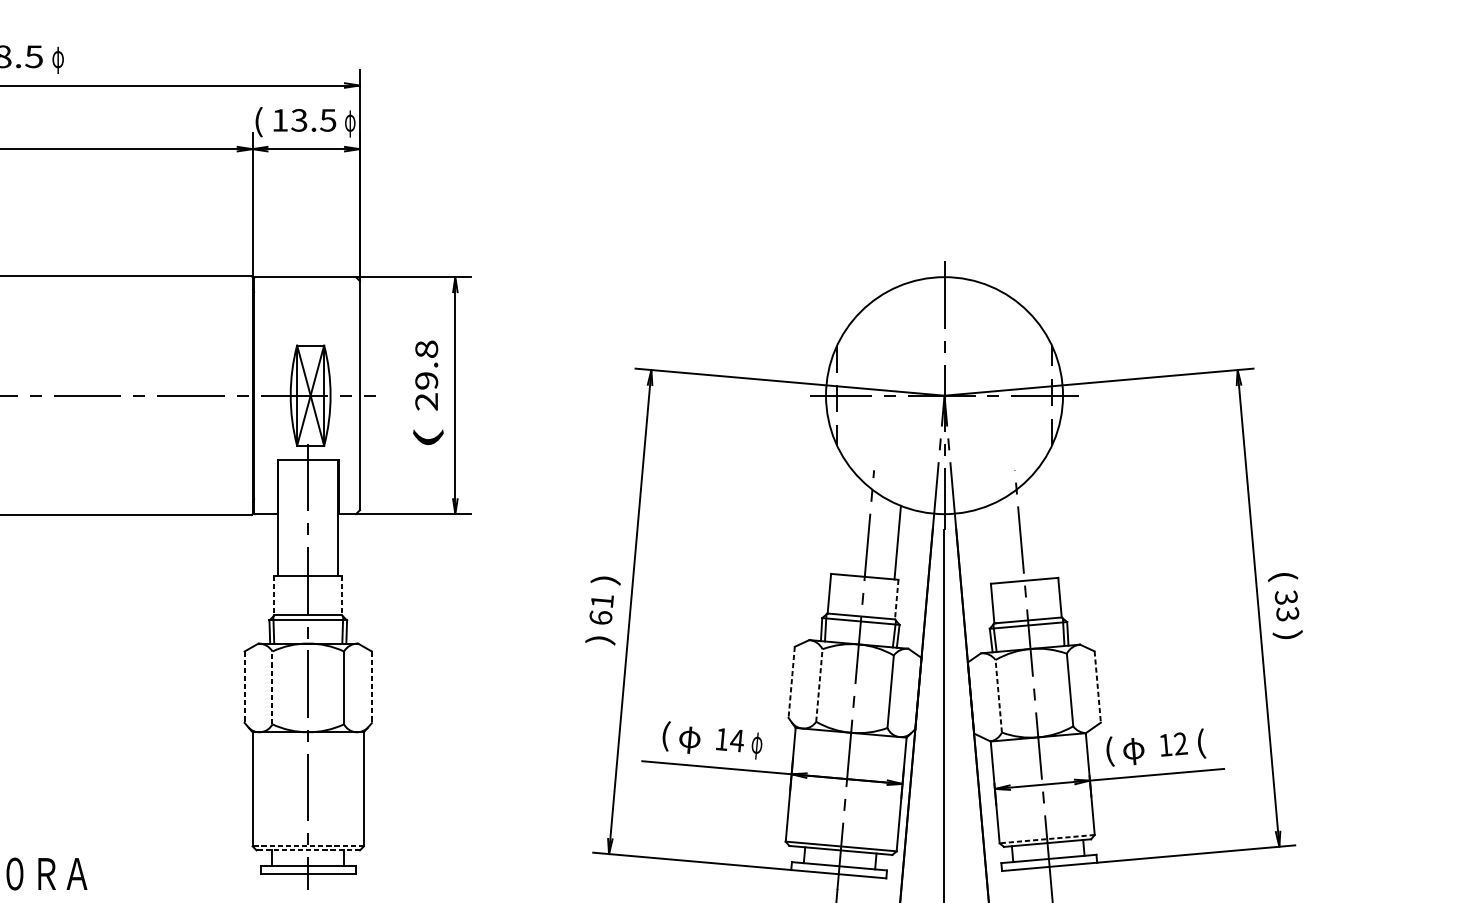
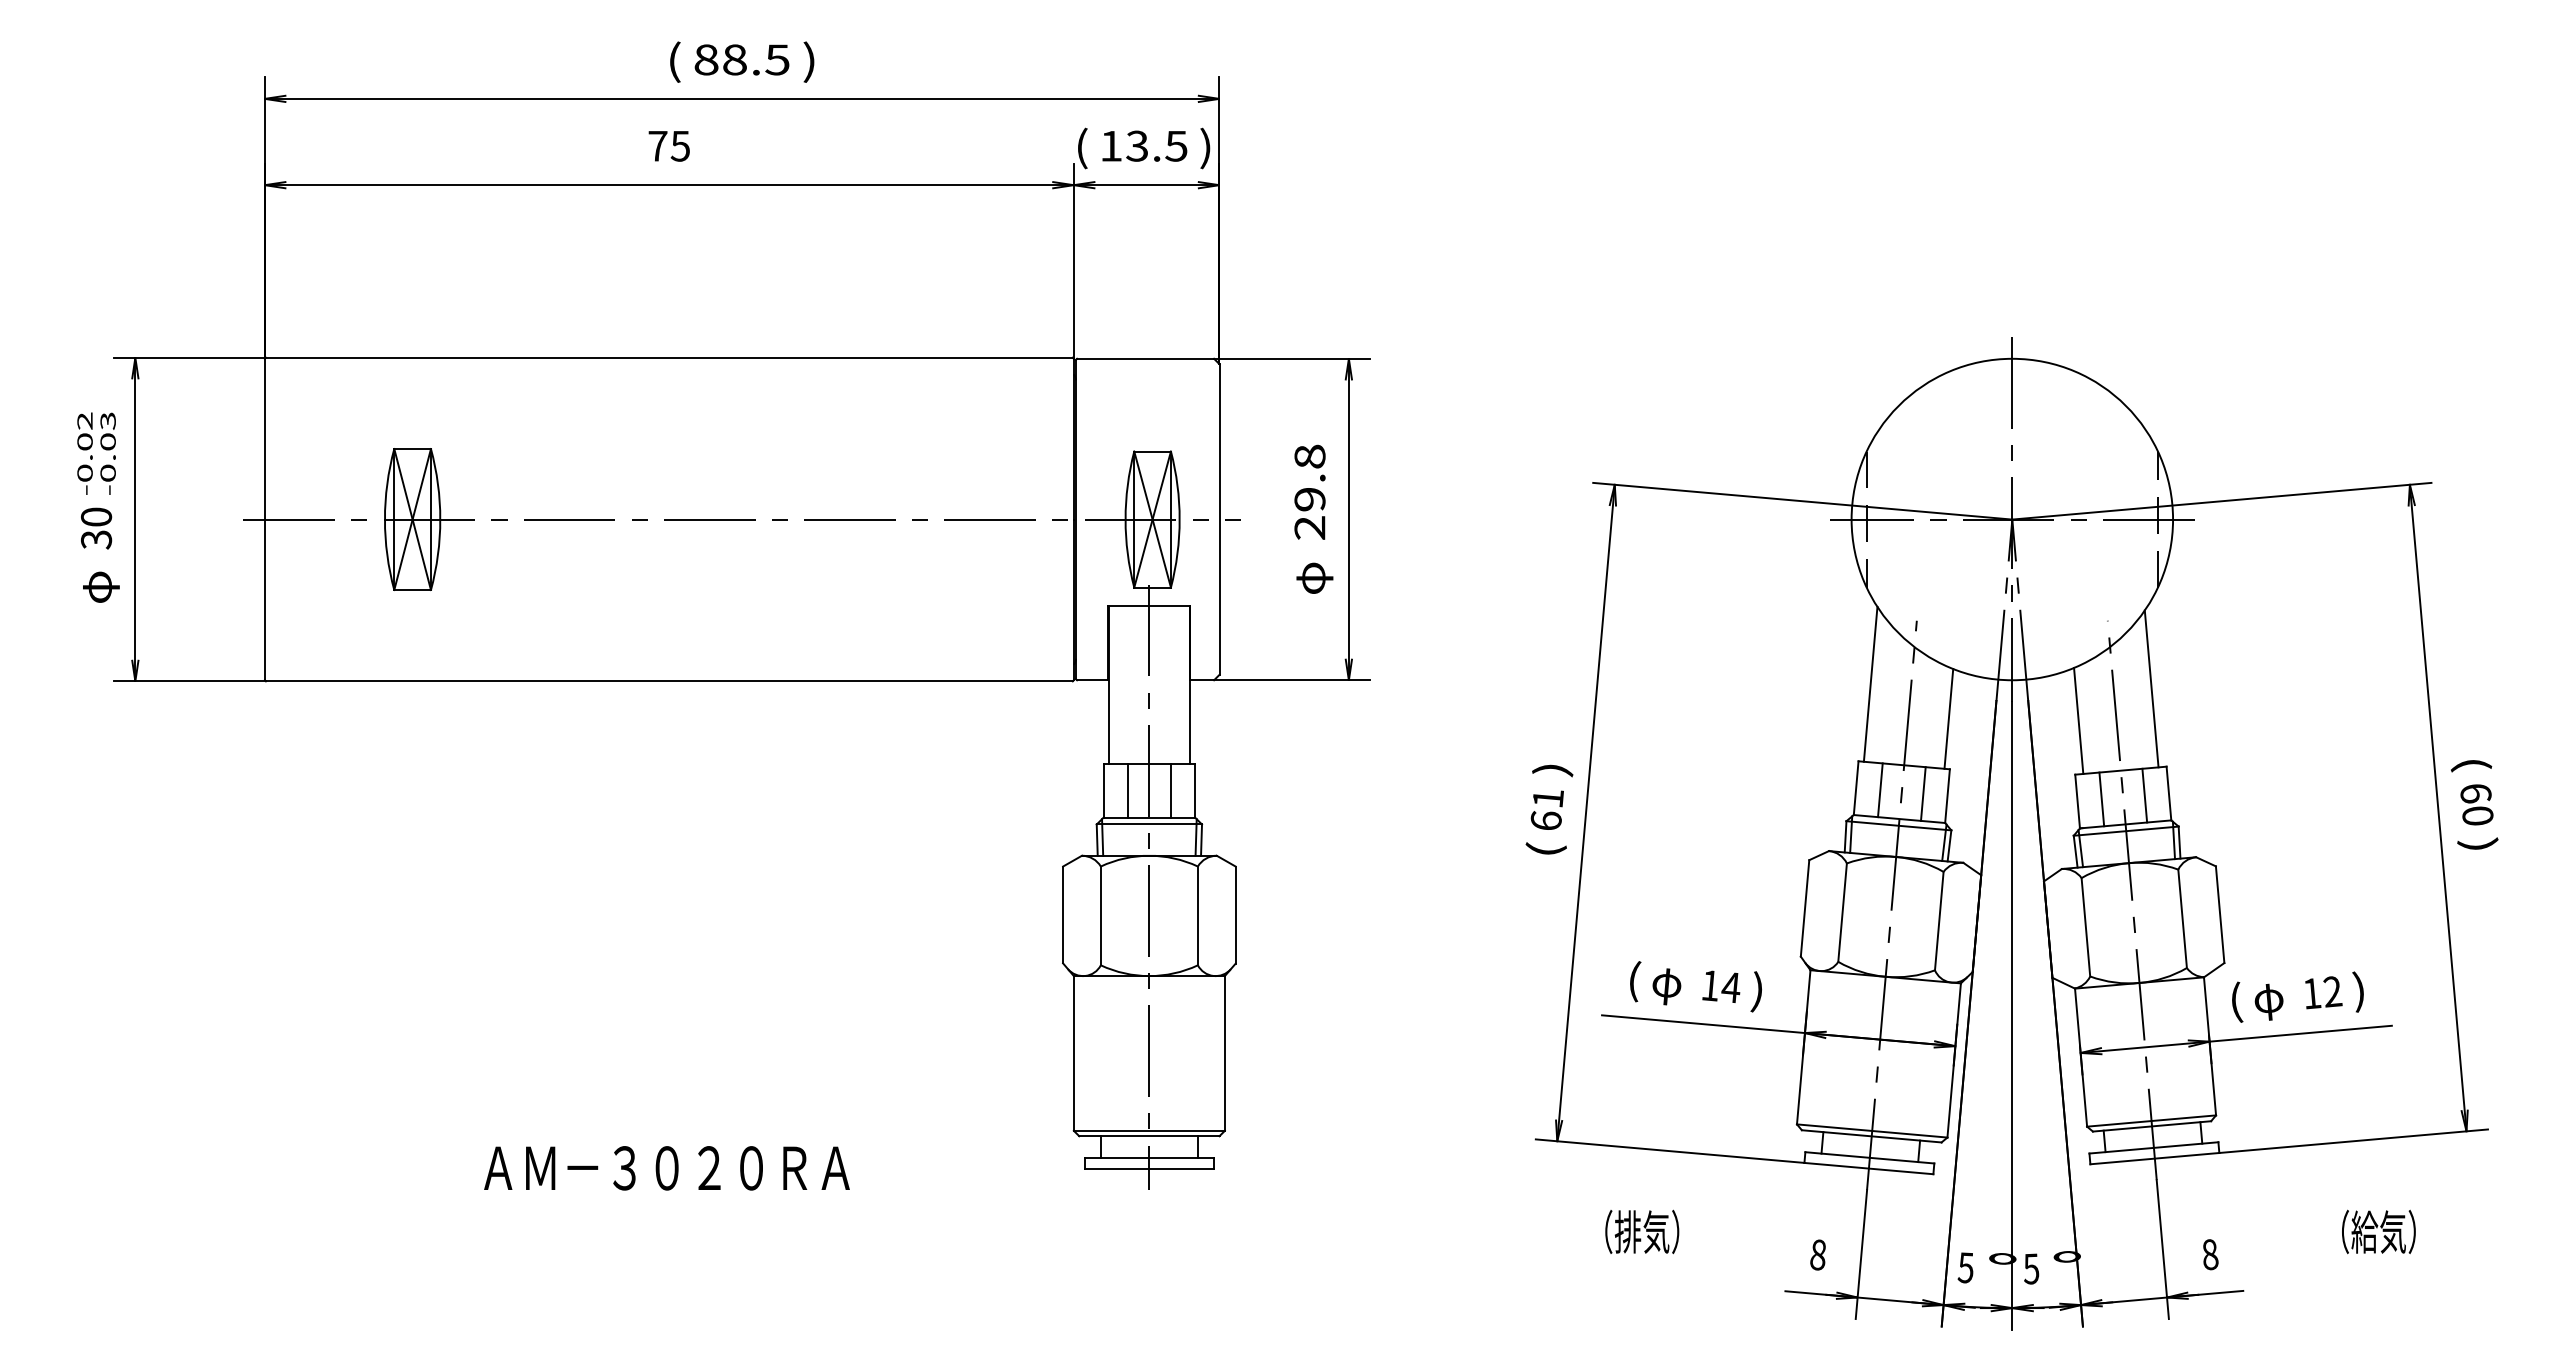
text: (57, 58) -> (809, 62), φ -> )
text: (350, 122) -> (1206, 148), φ -> )
text: (428, 438) -> (1312, 577), ( -> φ
line: (839, 516) -> (1870, 683), added
line: (1047, 520) -> (2151, 688), added
line: (993, 543) -> (2078, 720), added
line: (274, 595) -> (1103, 790), dashed -> solid
line: (292, 595) -> (1127, 790), added
line: (323, 595) -> (1170, 790), added
line: (342, 595) -> (1195, 790), dashed -> solid
line: (847, 595) -> (1880, 790), added
line: (879, 597) -> (1923, 793), added
line: (896, 599) -> (1947, 796), dashed -> solid
line: (1041, 599) -> (2144, 795), added
line: (1010, 602) -> (2101, 799), added
text: (1286, 605) -> (2476, 804), 33 -> 60
text: (600, 639) -> (1545, 850), ) -> (
line: (792, 682) -> (1805, 908), dashed -> solid
line: (819, 685) -> (1842, 912), dashed -> solid
line: (1098, 686) -> (2220, 914), dashed -> solid
line: (244, 687) -> (1063, 915), dashed -> solid
line: (272, 687) -> (1100, 915), dashed -> solid
line: (371, 687) -> (1235, 915), dashed -> solid
line: (998, 695) -> (2085, 926), dashed -> solid
text: (1200, 743) -> (2359, 991), ( -> )
text: (756, 744) -> (1757, 992), φ -> )
line: (1047, 839) -> (2151, 1121), dashed -> solid
line: (308, 846) -> (1149, 1130), dashed -> solid
line: (307, 850) -> (1148, 1136), dashed -> solid

